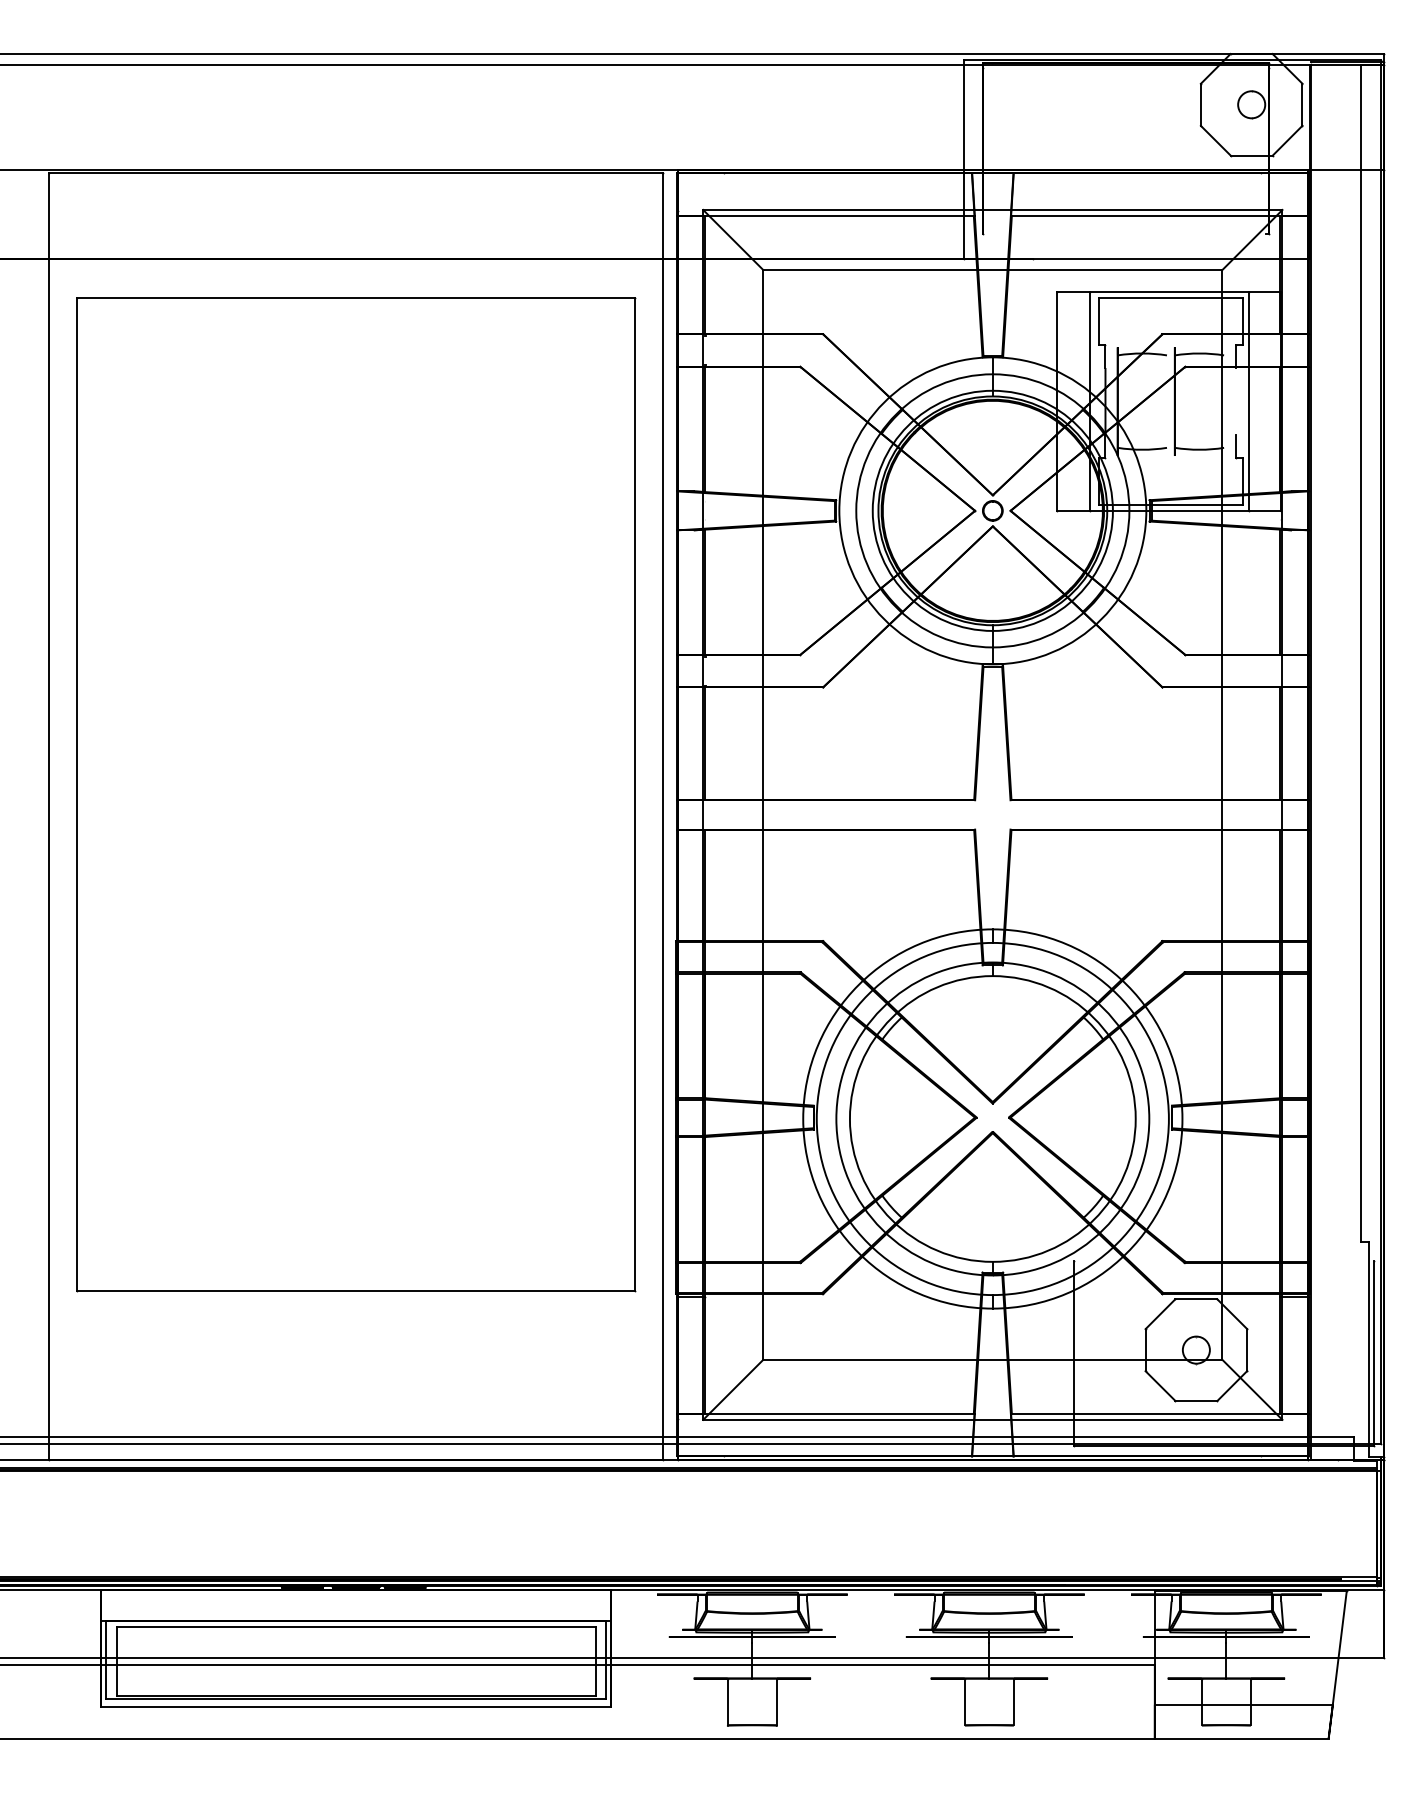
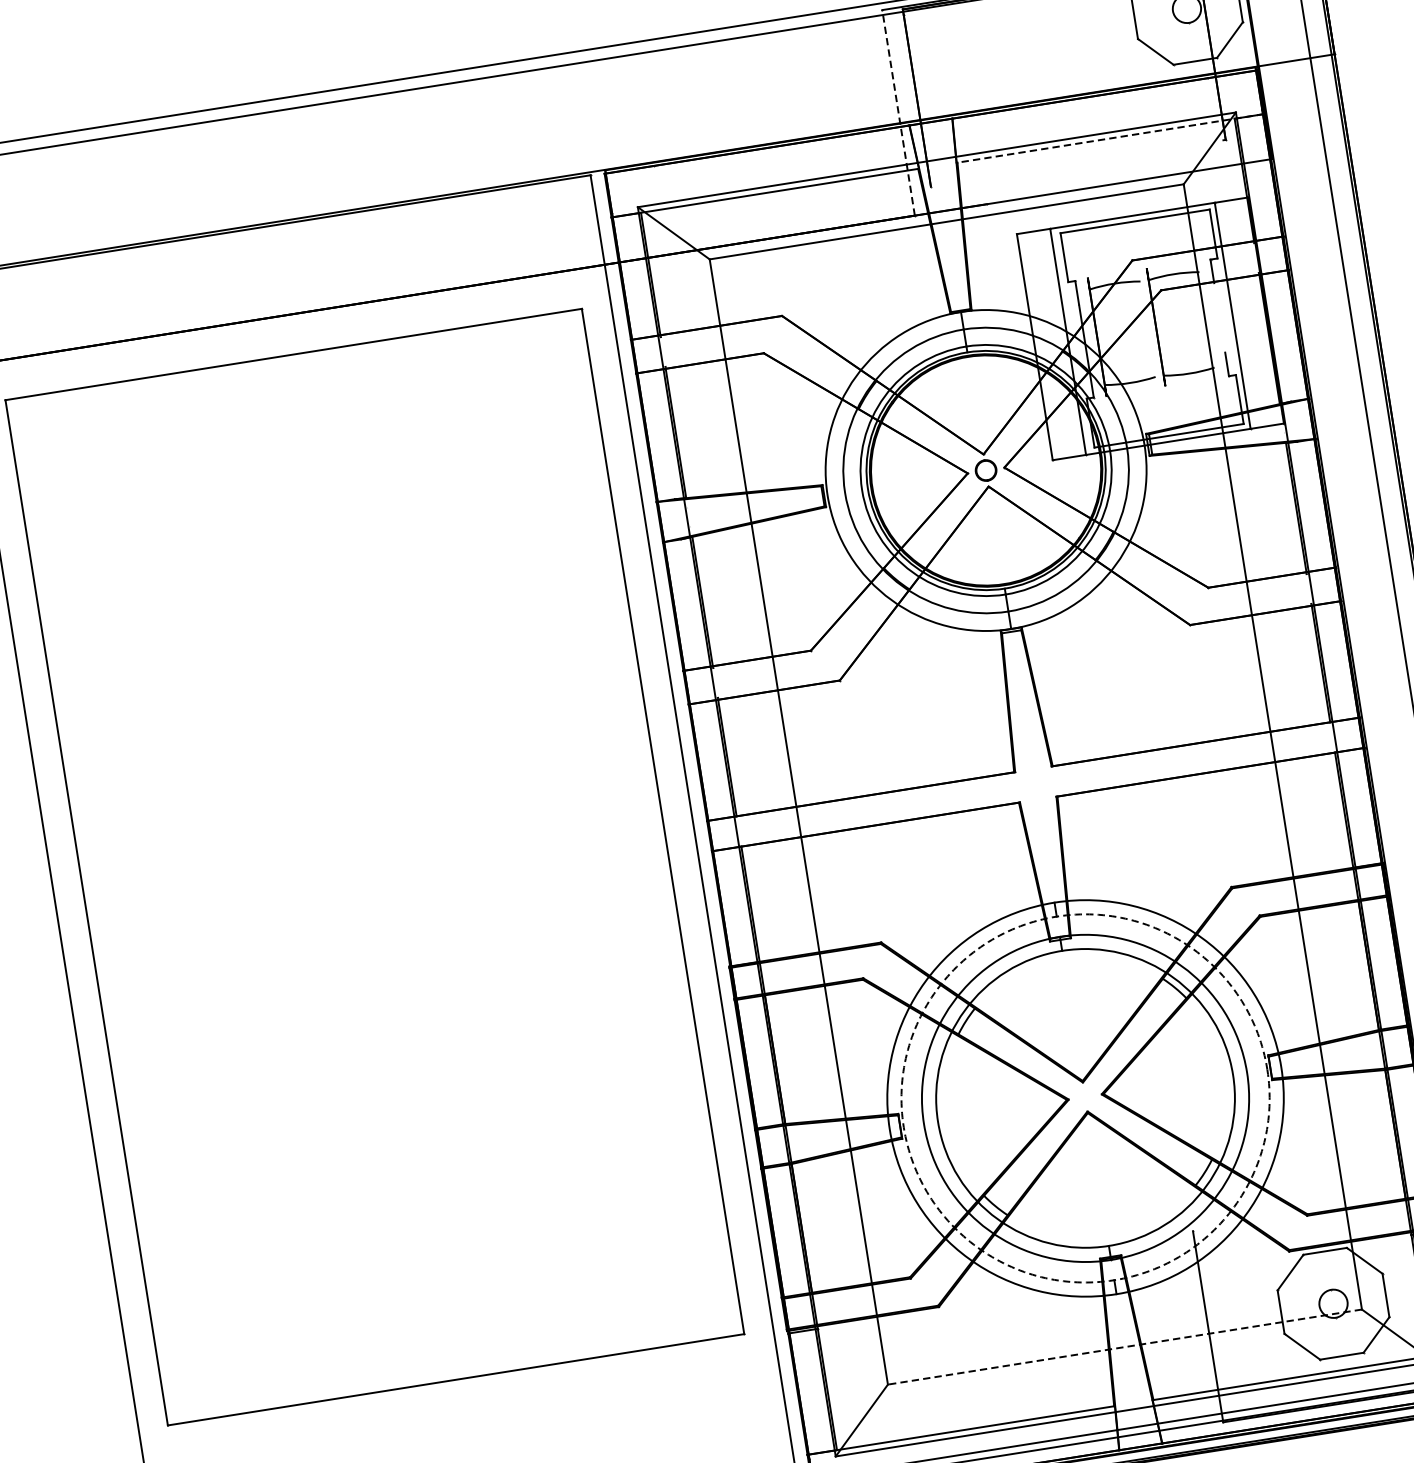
line: (963, 159) -> (898, 112), solid -> dashed
line: (1159, 215) -> (1109, 138), solid -> dashed
circle: (992, 1118) -> (1085, 1097), solid -> dashed
line: (992, 1359) -> (1124, 1346), solid -> dashed

